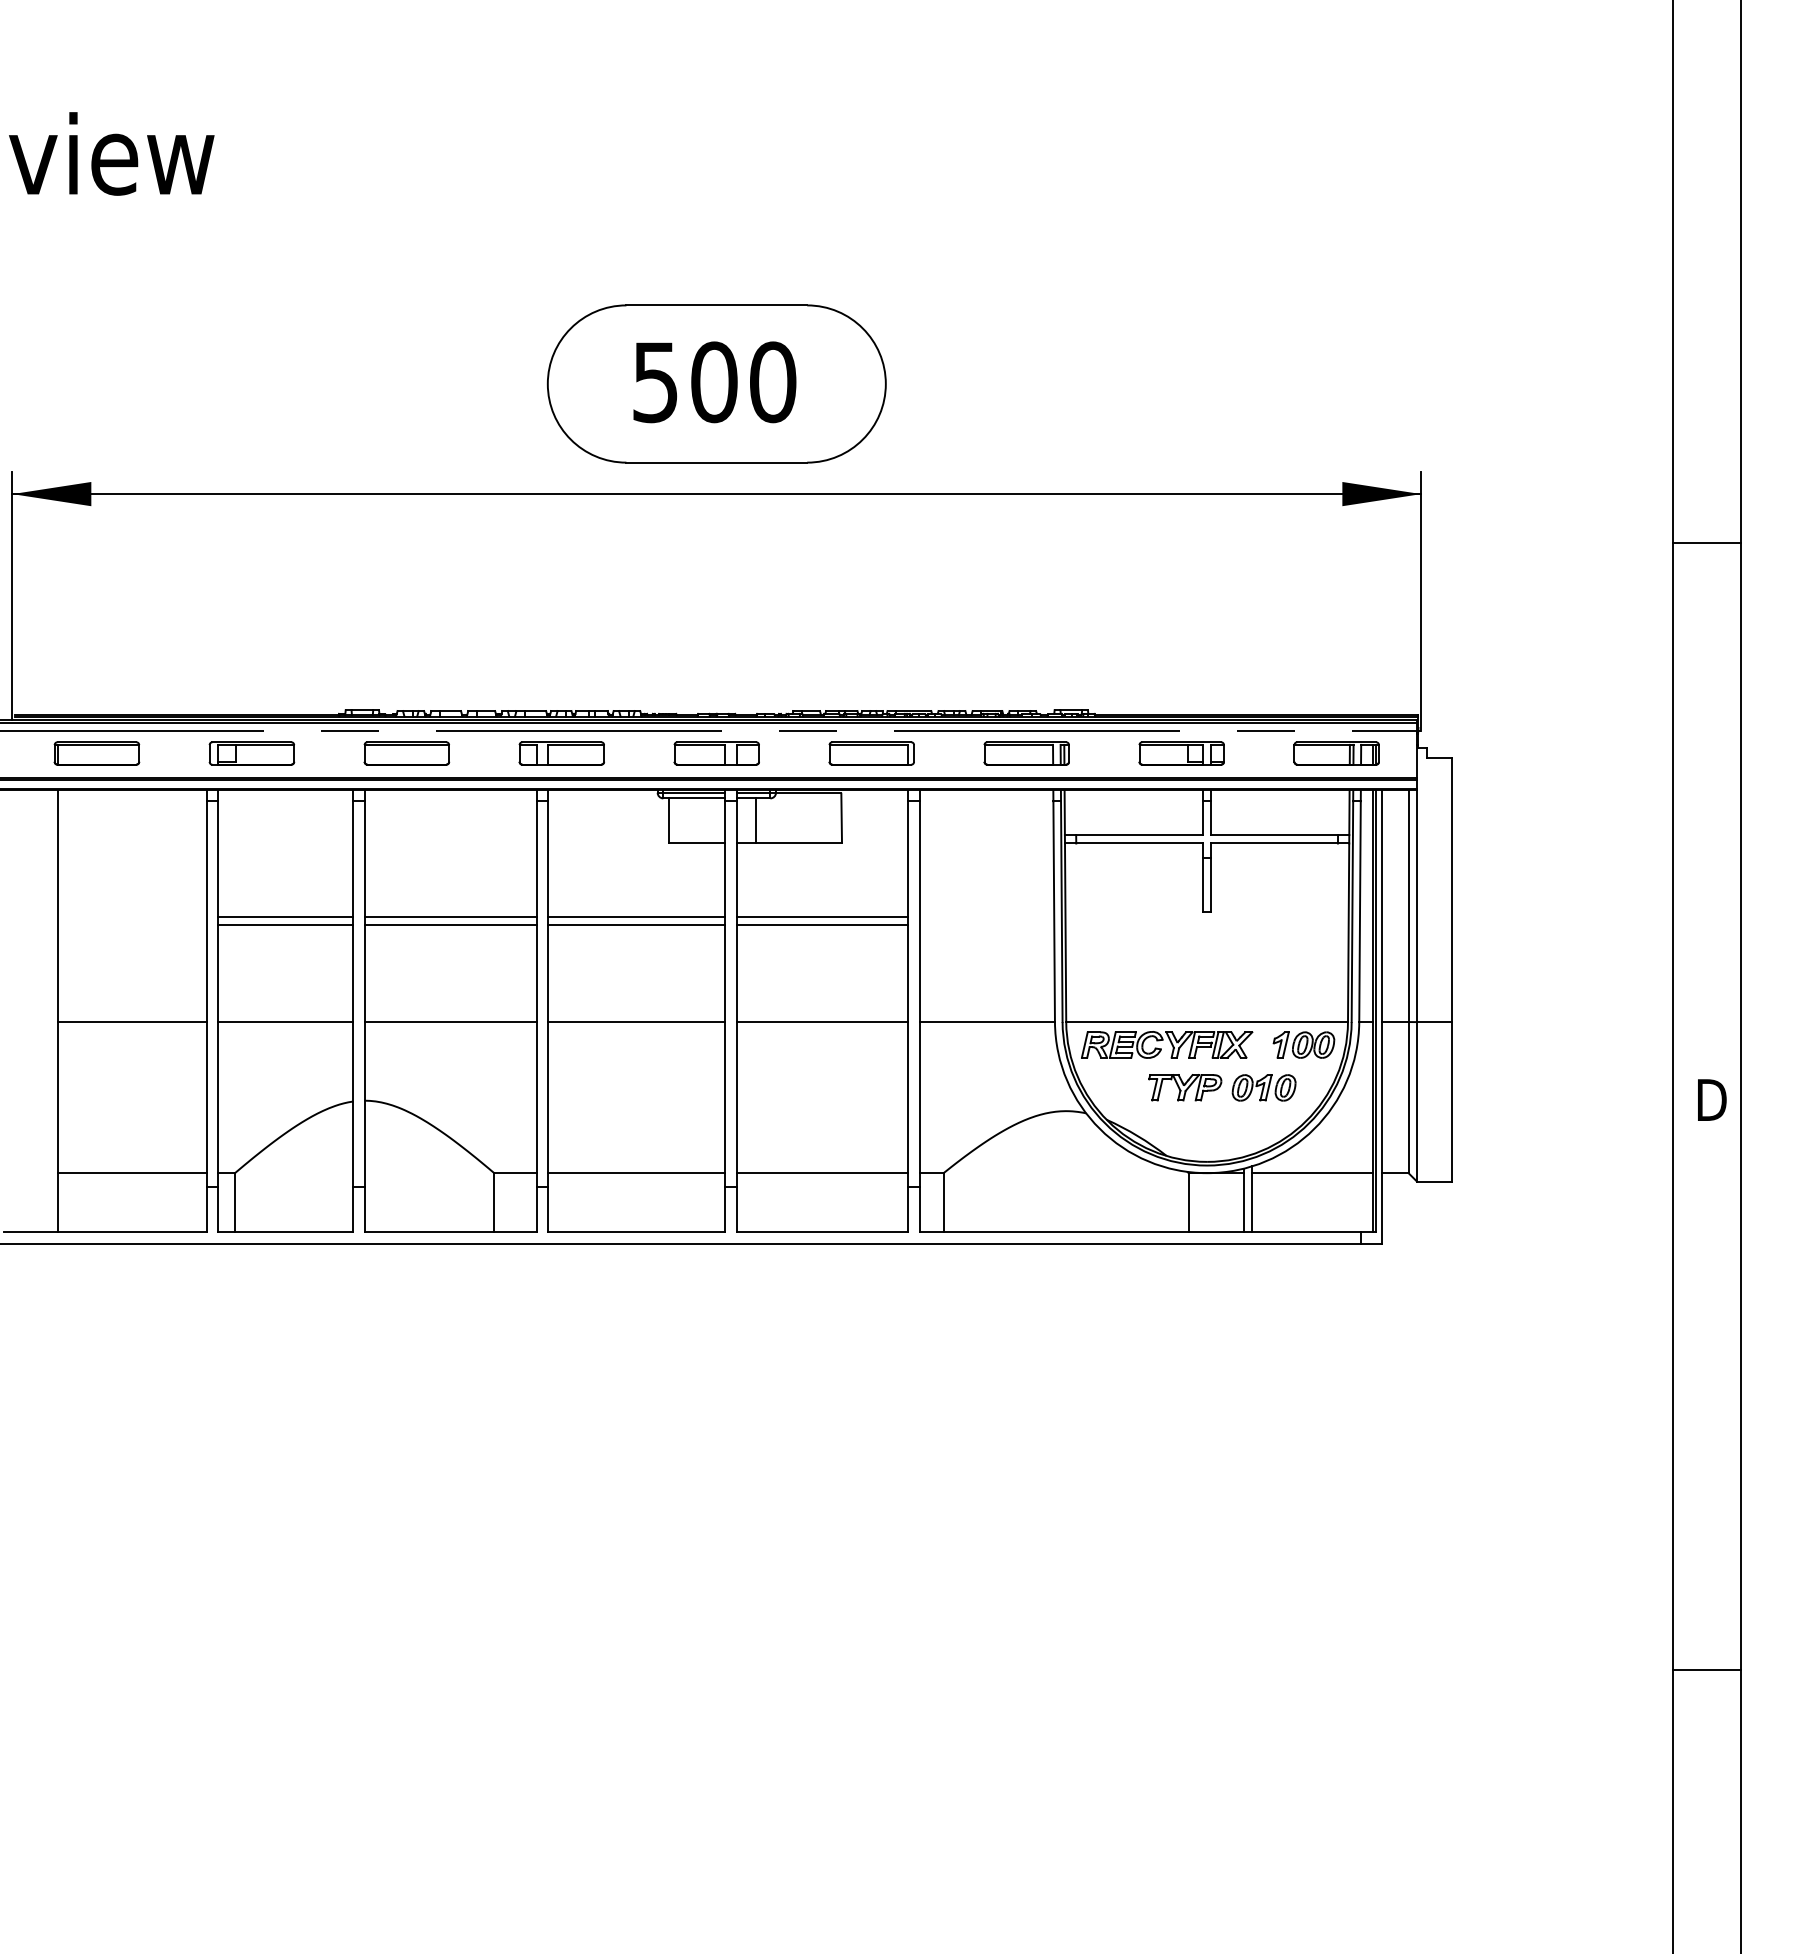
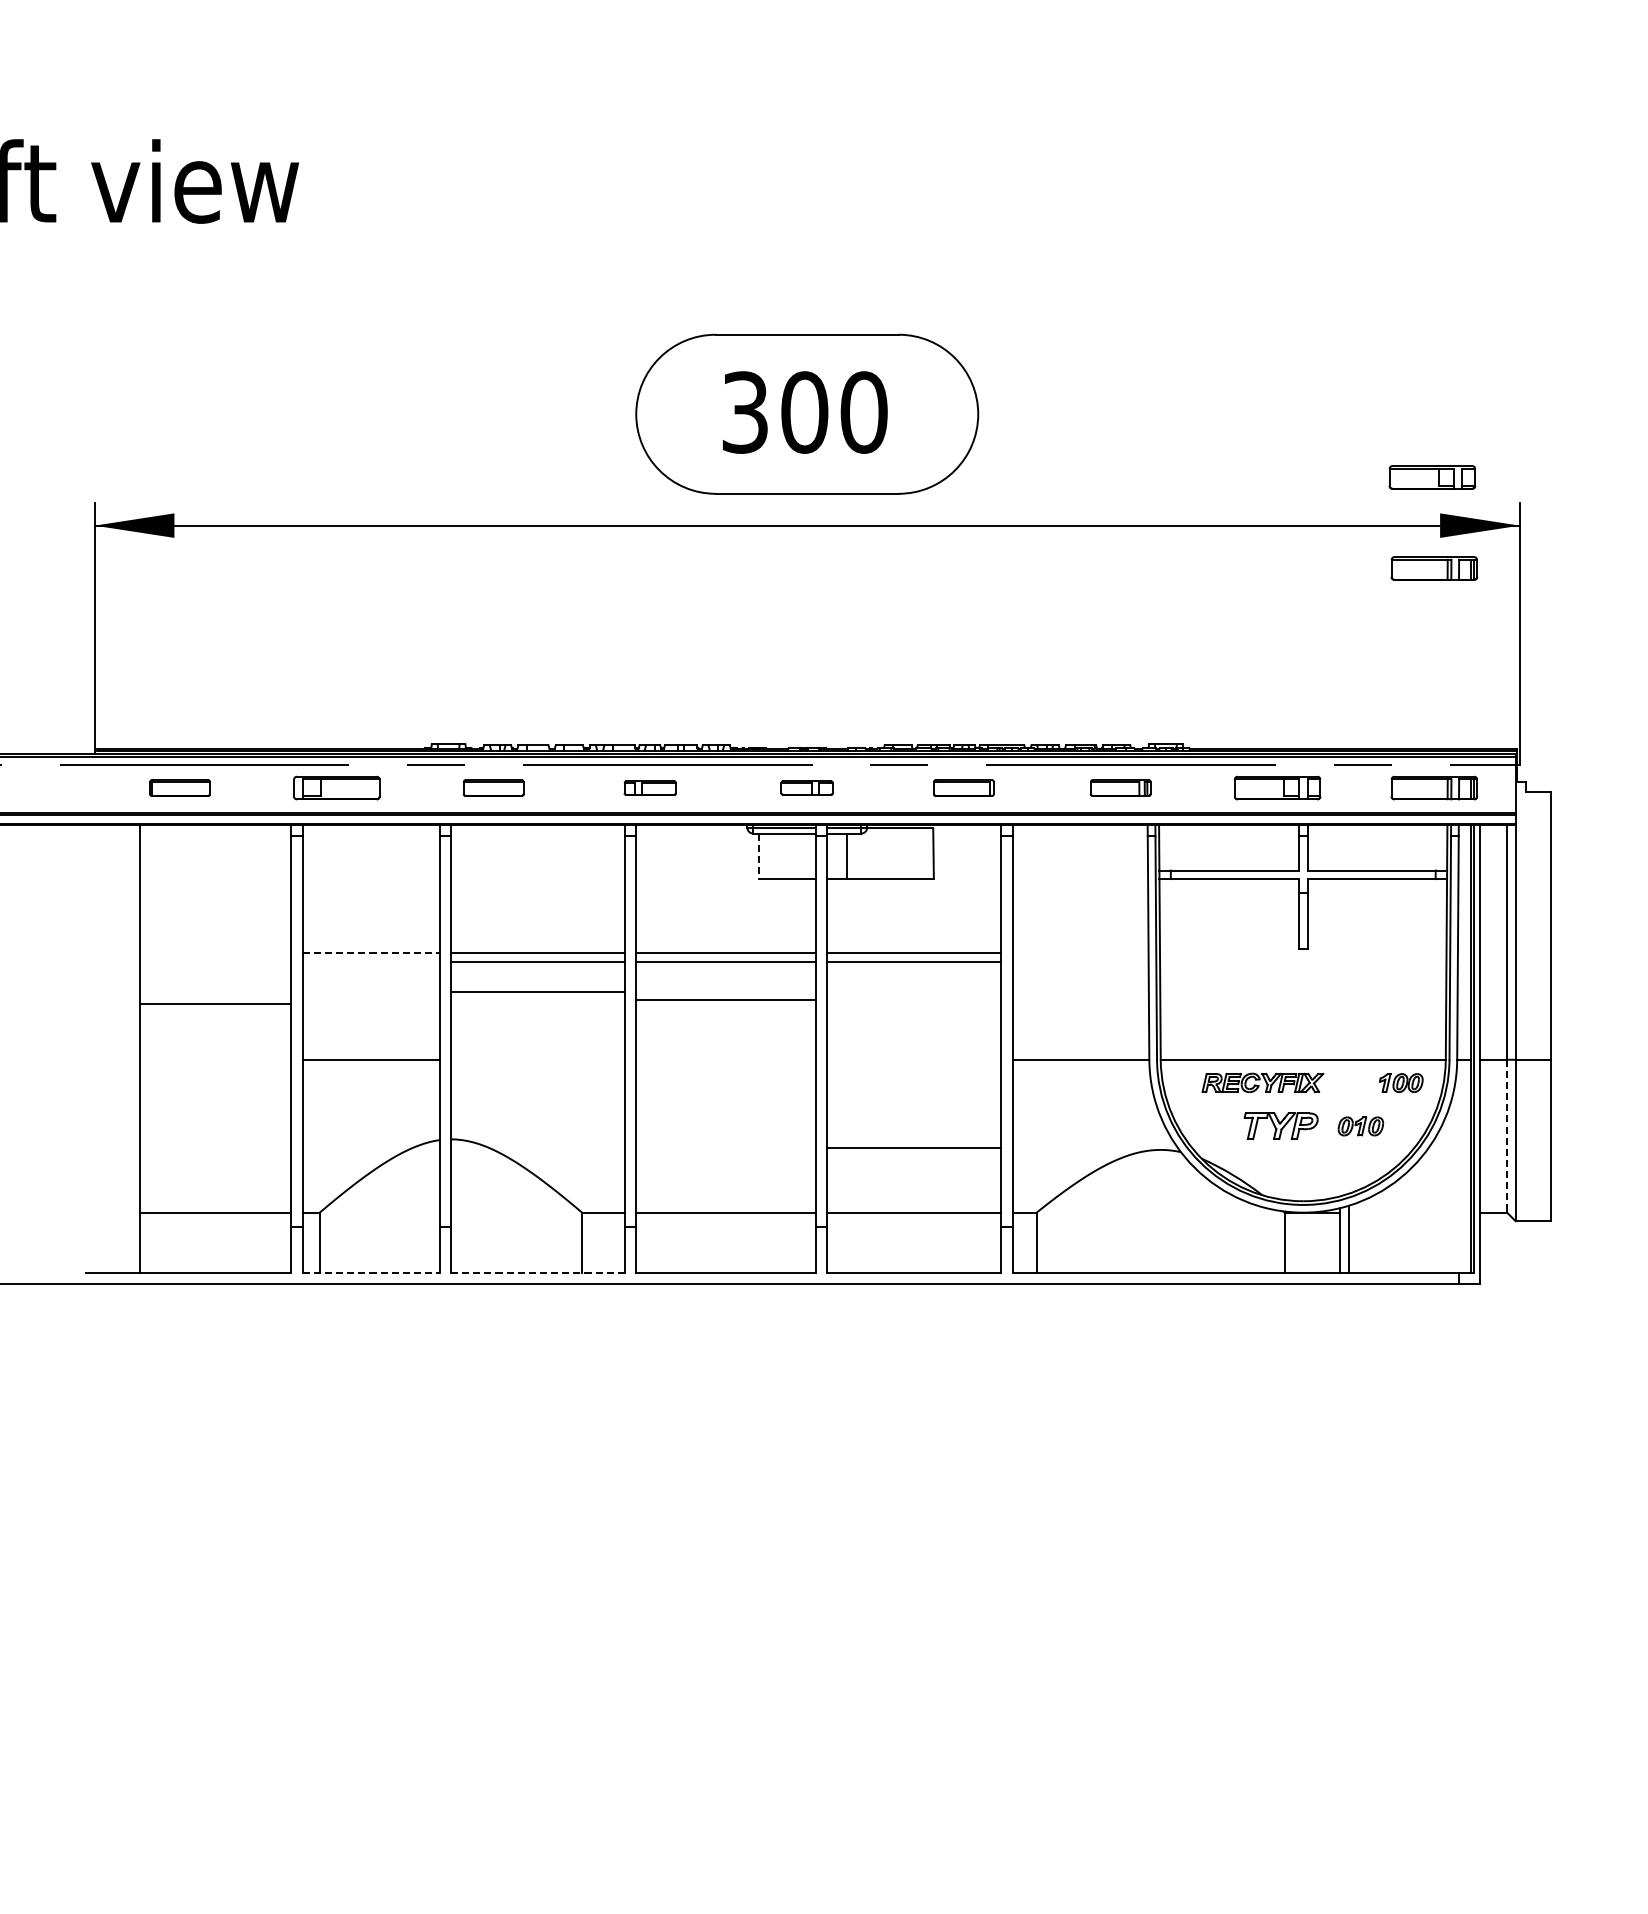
text: (655, 381) -> (745, 411), 500 -> 300
part: (1334, 446) -> (1432, 477), added
part: (1336, 536) -> (1434, 568), added
part: (96, 753) -> (179, 788), size x0.7
part: (406, 753) -> (493, 788), size x0.7
part: (561, 753) -> (650, 788), size x0.6
part: (716, 753) -> (806, 788), size x0.6
part: (871, 753) -> (963, 788), size x0.7
part: (1026, 753) -> (1120, 788), size x0.7
line: (668, 820) -> (758, 855), solid -> dashed
line: (285, 916) -> (370, 952), solid -> dashed
line: (285, 925) -> (370, 962), removed
line: (131, 1022) -> (215, 1004), moved
line: (450, 1022) -> (537, 992), moved
line: (636, 1022) -> (725, 1000), moved
line: (822, 1022) -> (914, 1148), moved
part: (1167, 1044) -> (1263, 1082), size x0.7
part: (1303, 1044) -> (1400, 1082), size x0.7
part: (1263, 1087) -> (1360, 1125), size x0.7
line: (1408, 1097) -> (1507, 1136), solid -> dashed
line: (1312, 1173) -> (1409, 1212), removed
line: (285, 1232) -> (370, 1272), solid -> dashed
line: (450, 1232) -> (537, 1272), solid -> dashed

